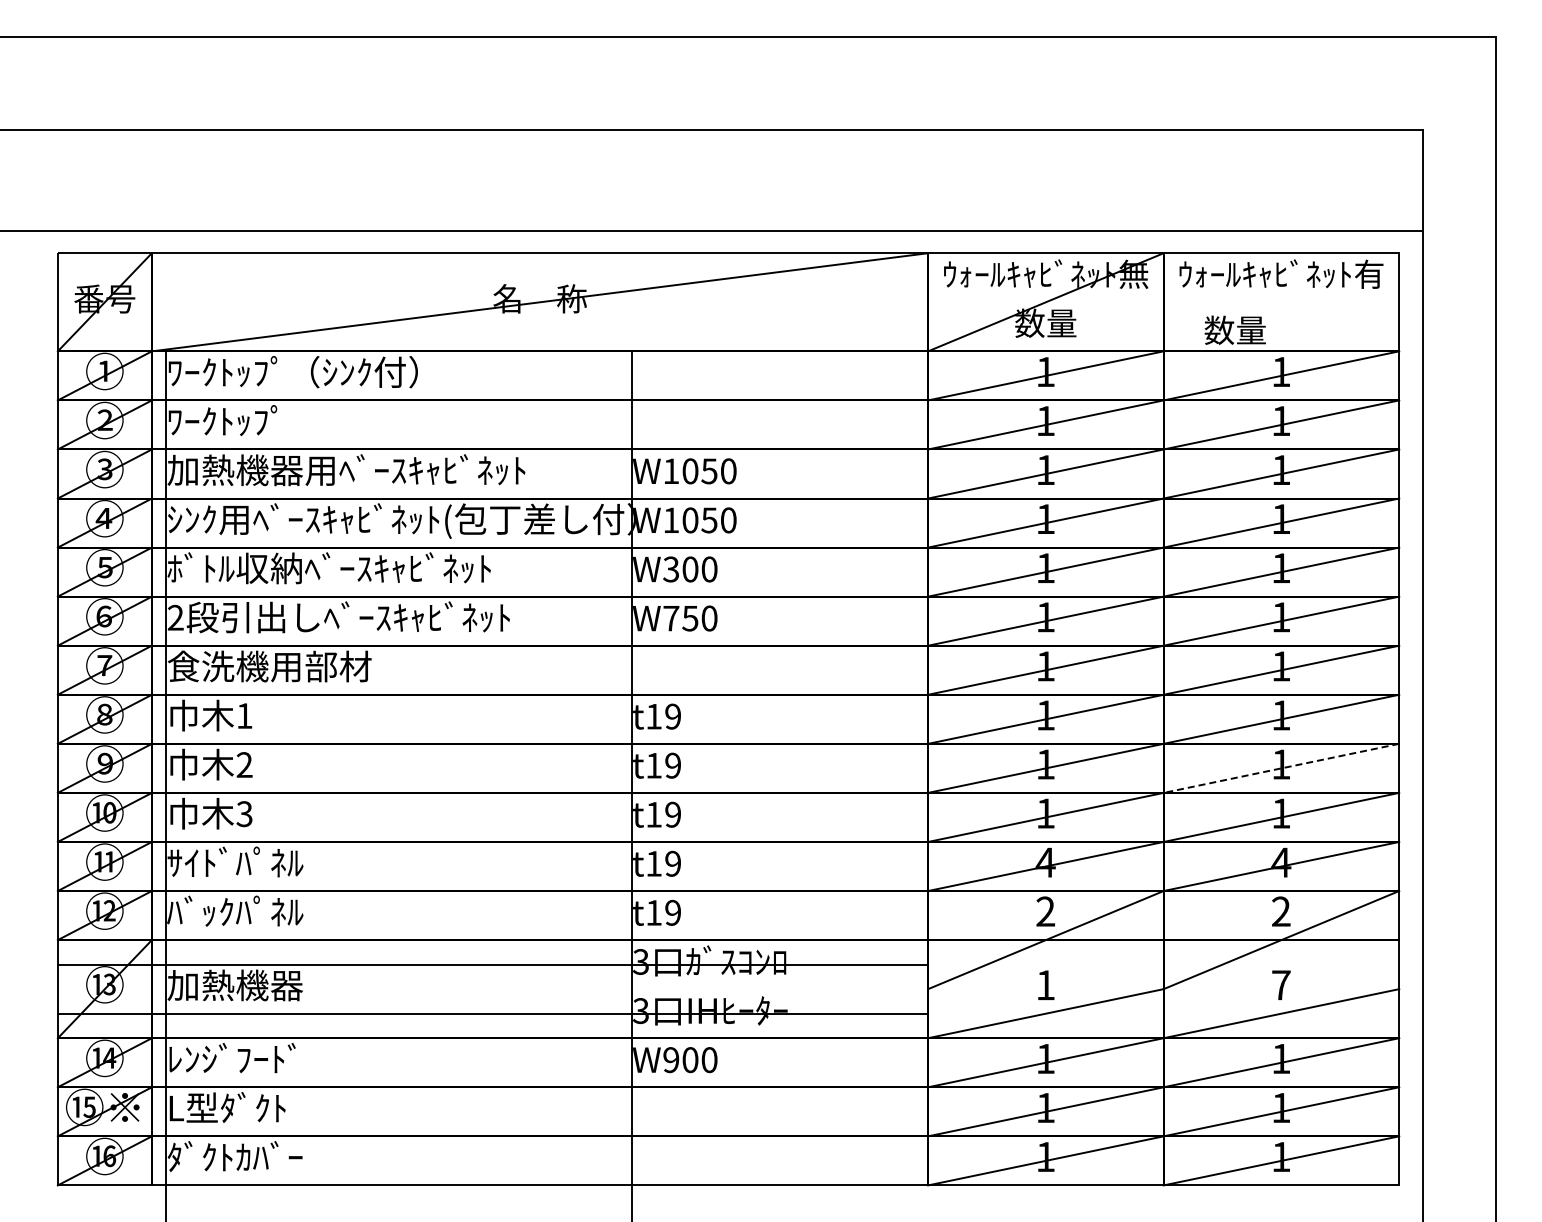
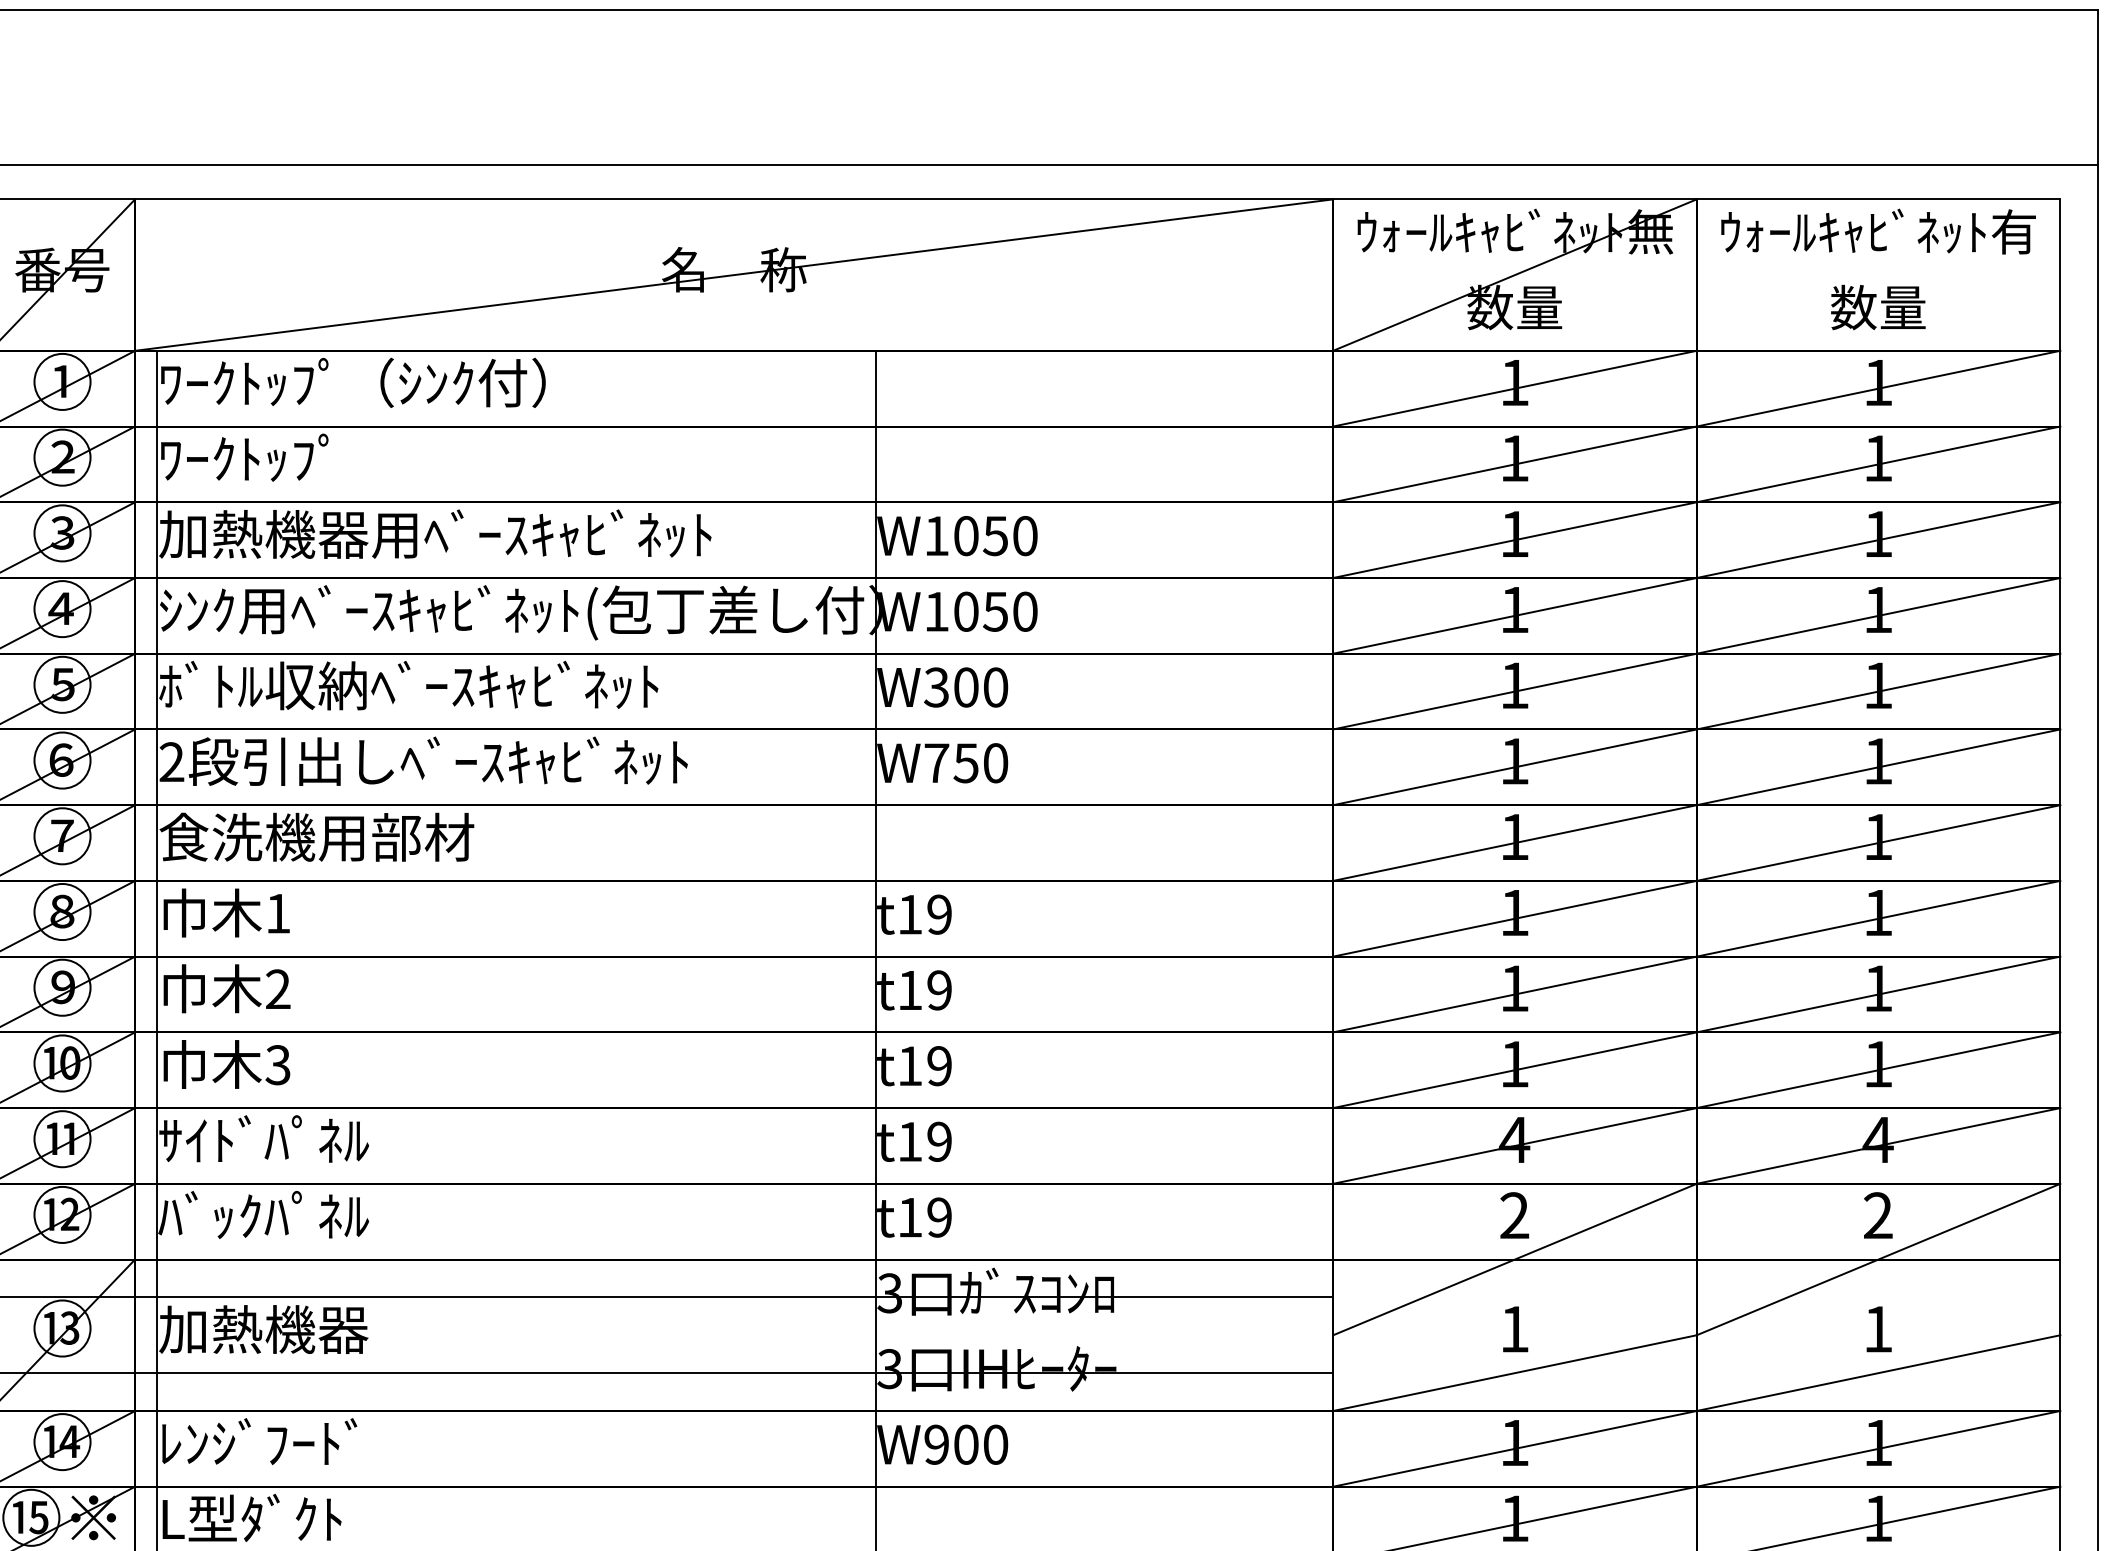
text: (1234, 329) -> (1877, 306), moved
line: (1280, 768) -> (1877, 994), dashed -> solid
text: (1281, 985) -> (1878, 1329), 7 -> 1

